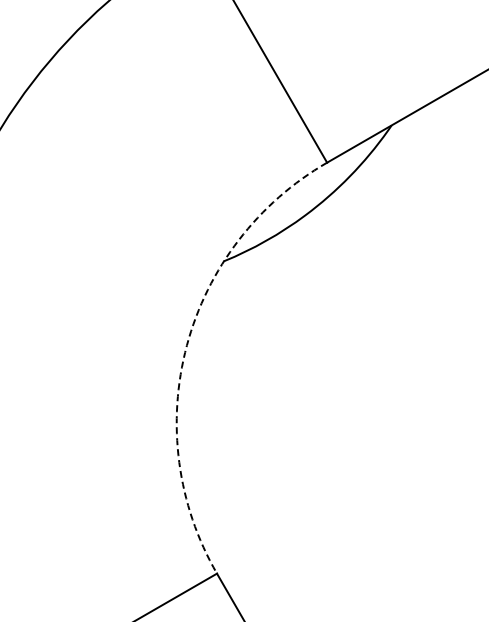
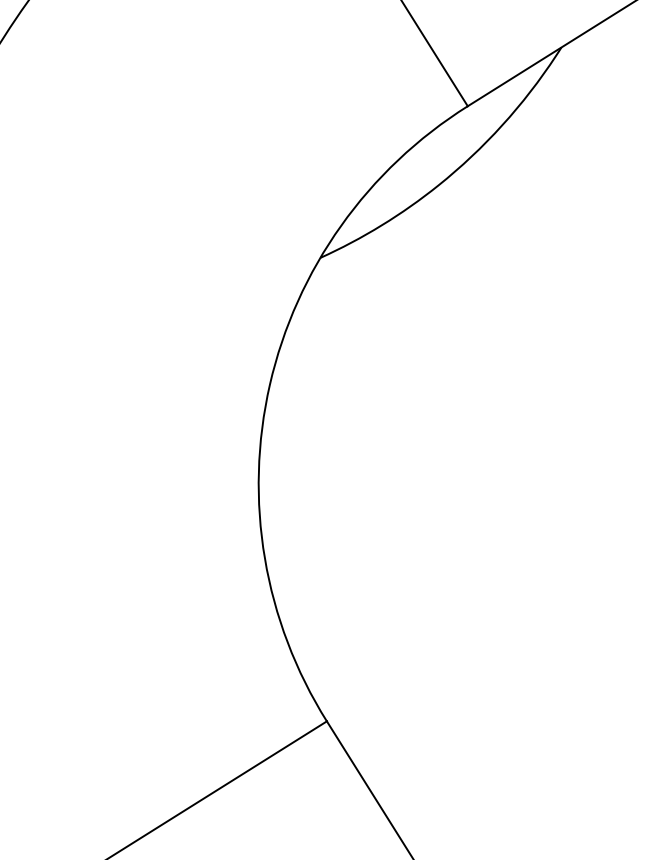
arc: (186, 345) -> (269, 384), dashed -> solid

